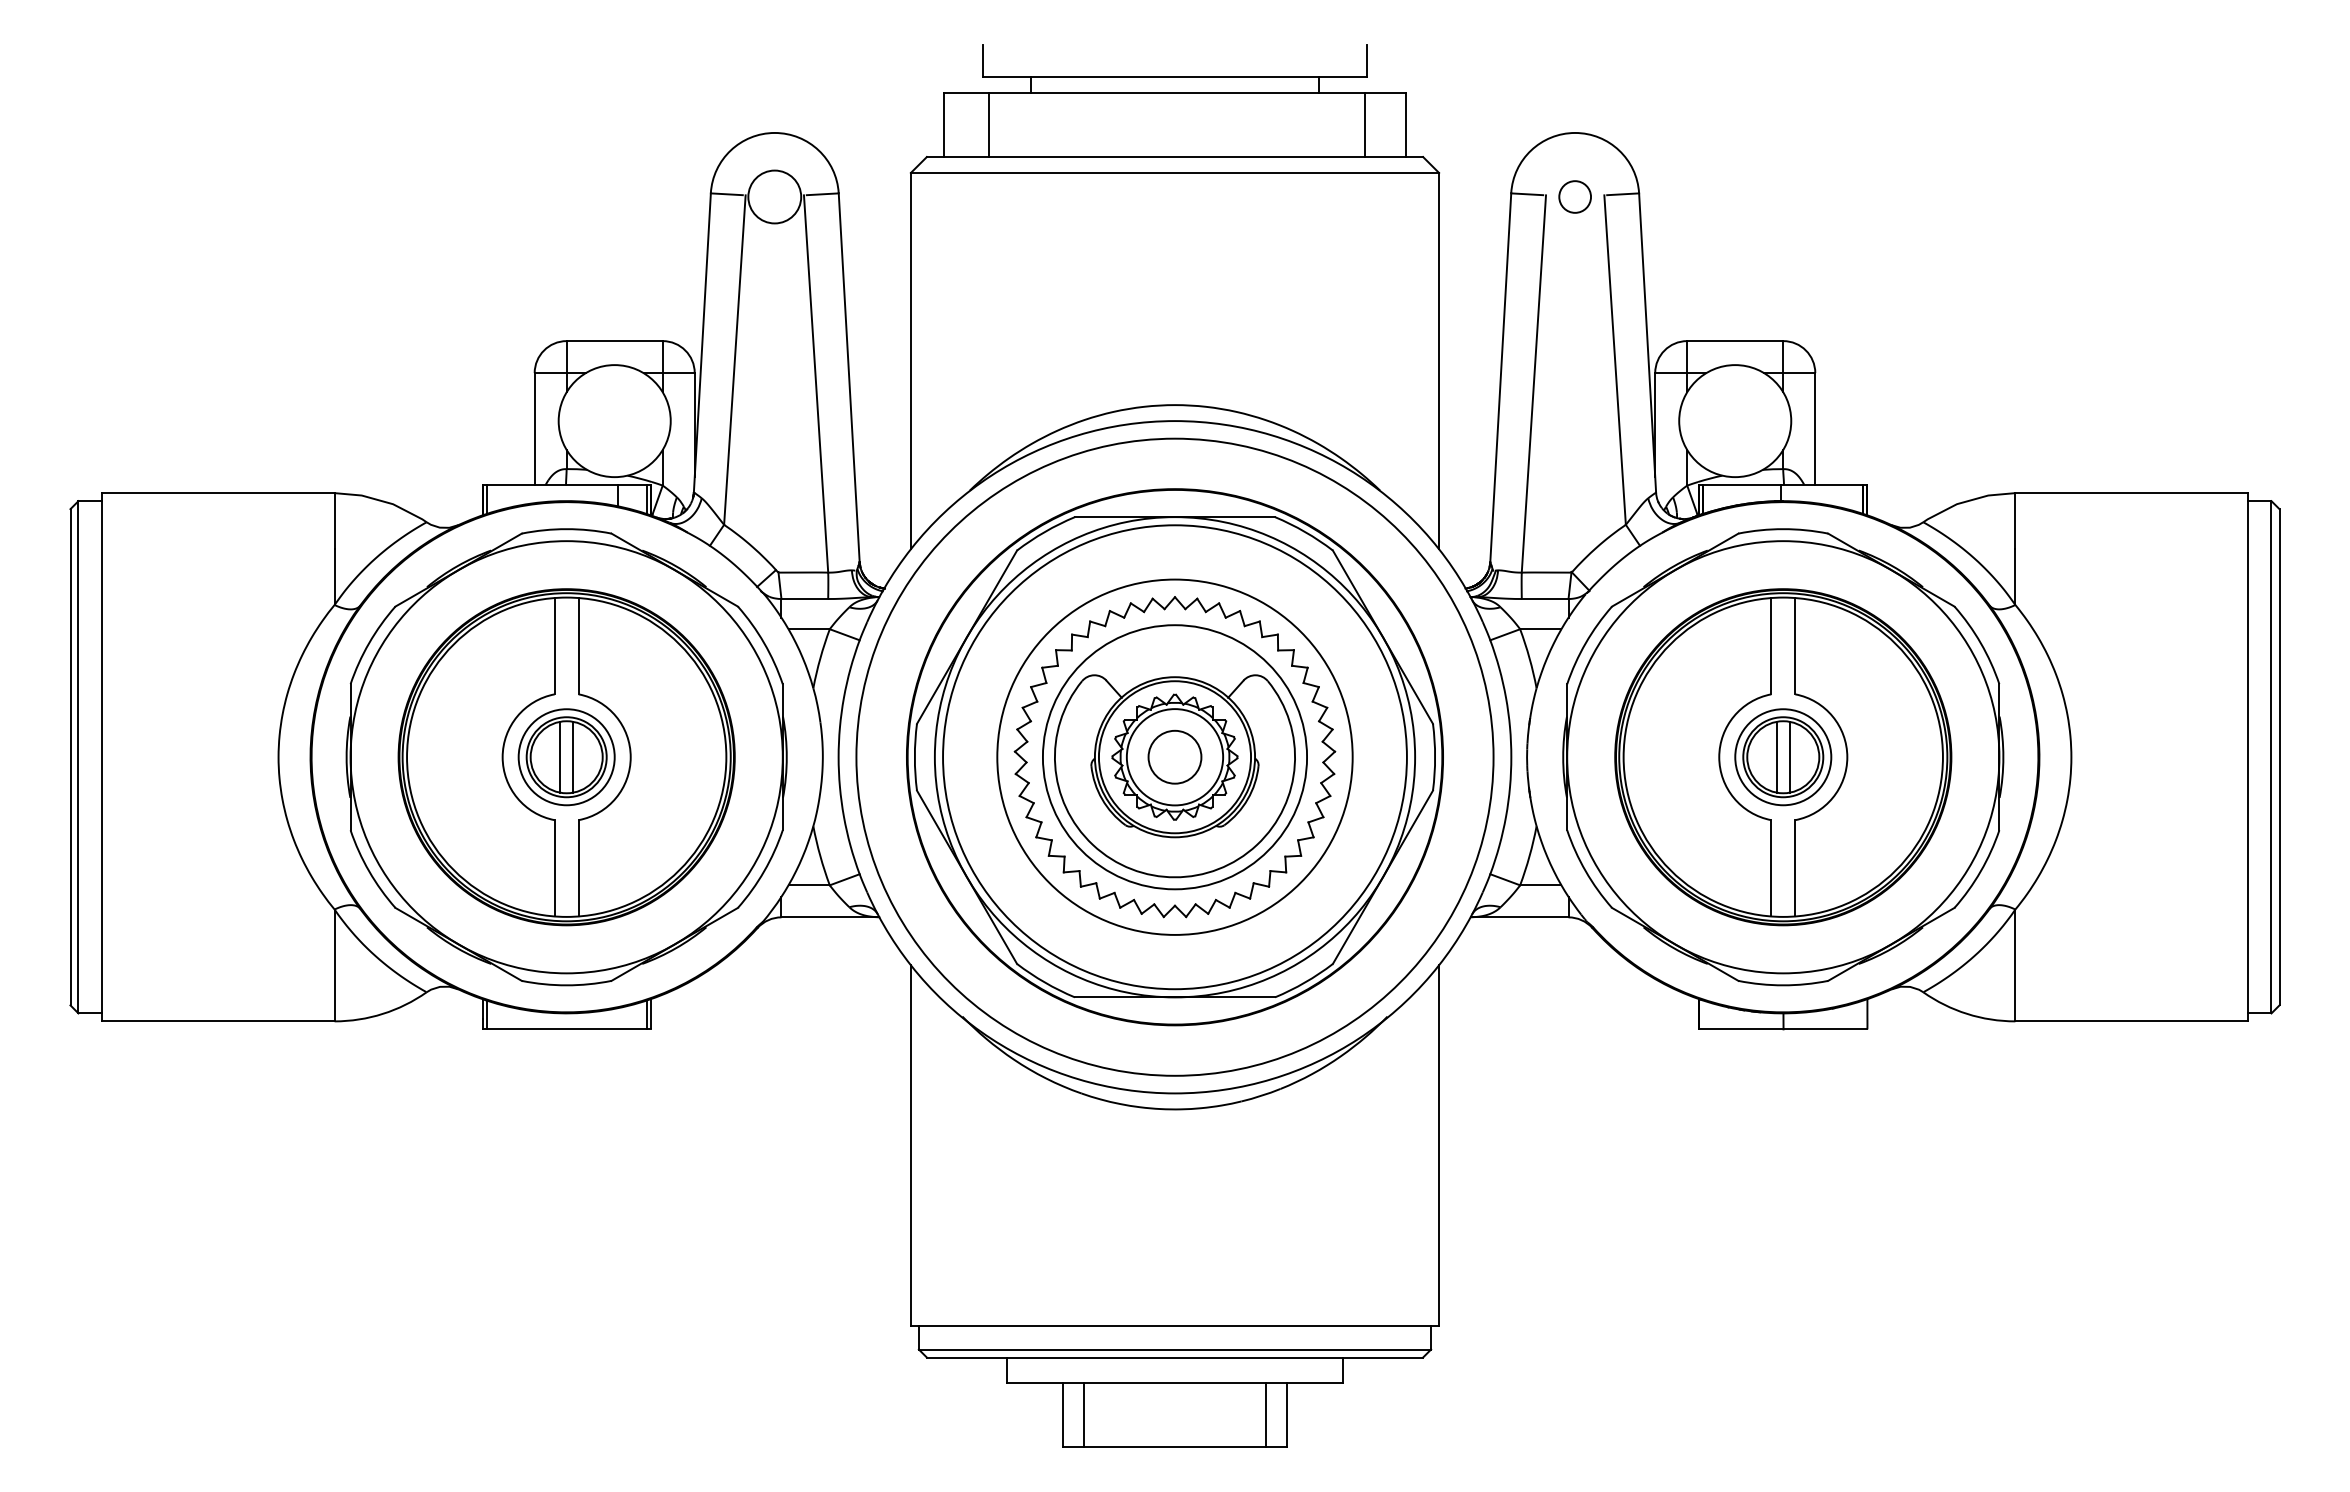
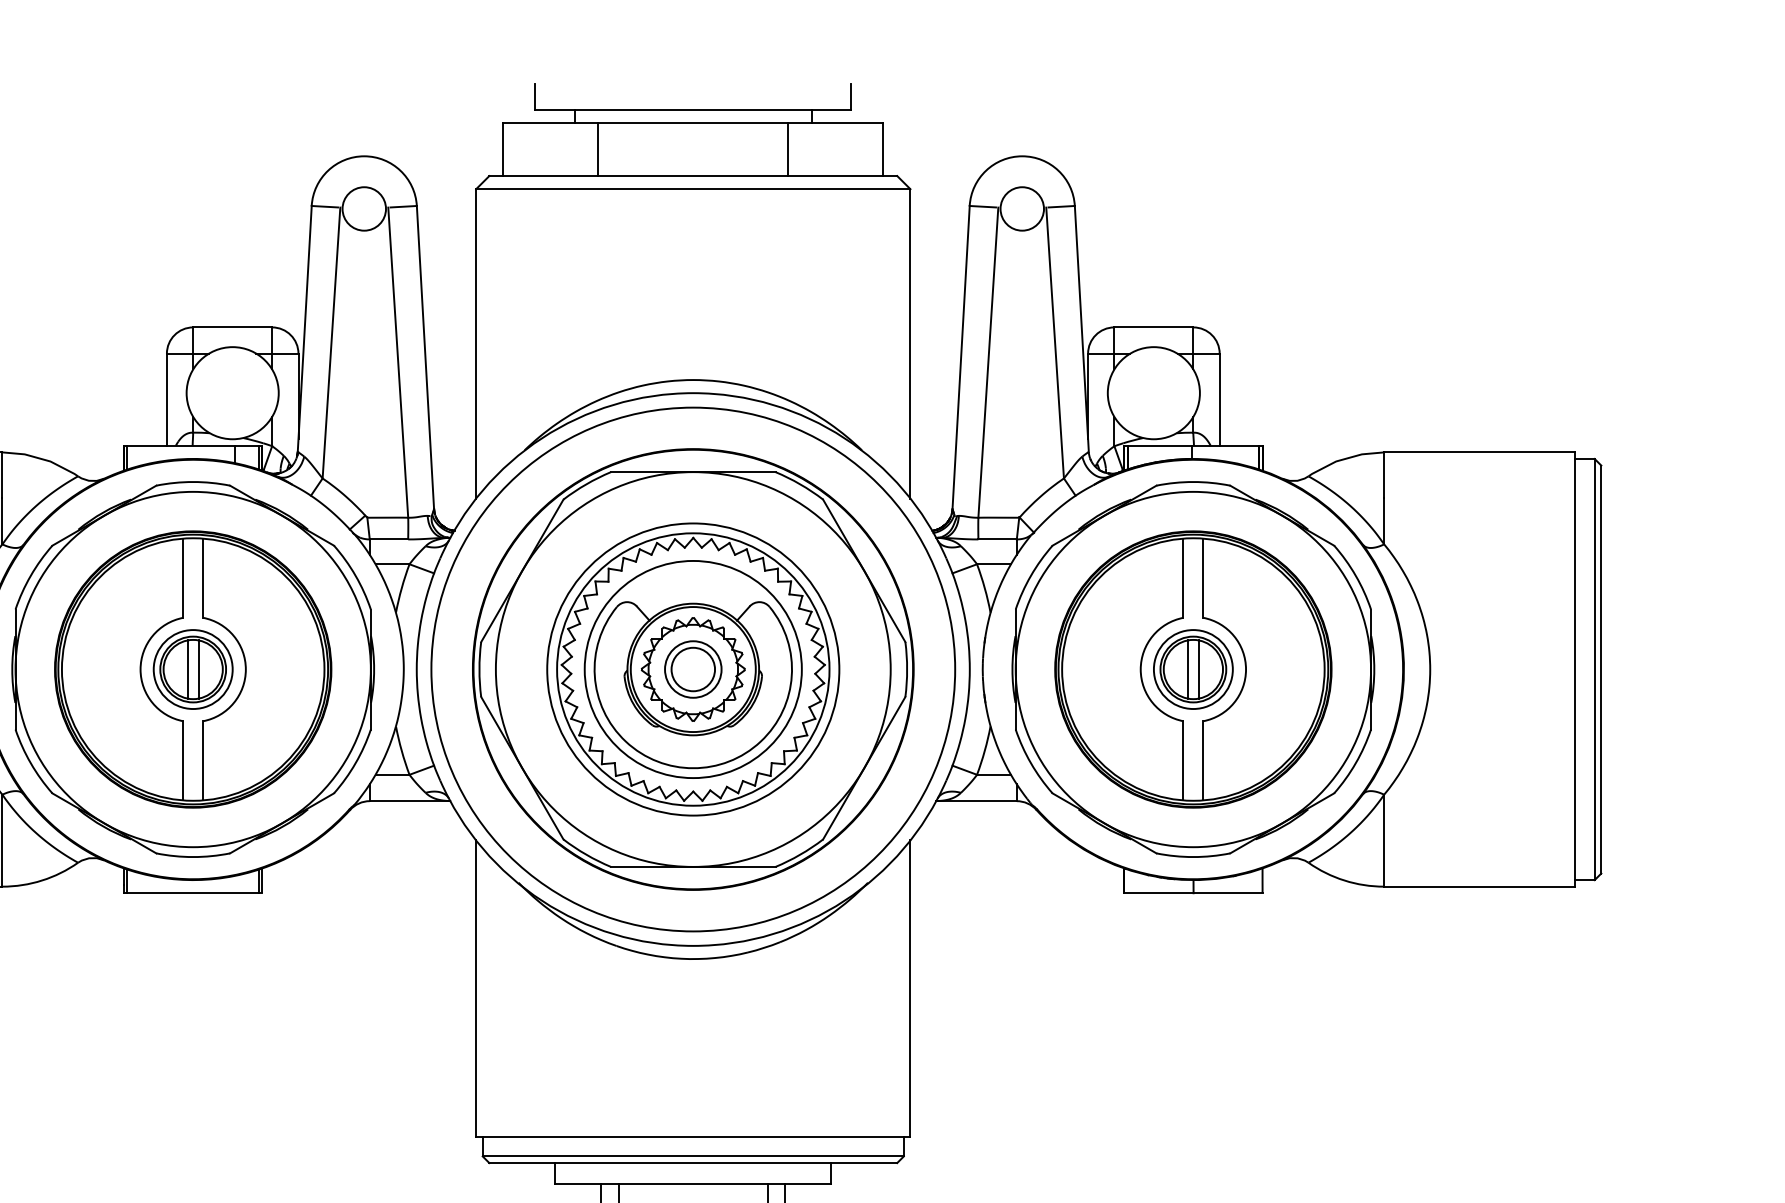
line: (989, 124) -> (598, 149), moved
line: (1364, 124) -> (788, 149), moved
circle: (1574, 196) -> (1021, 208), size x1.67
circle: (1174, 756) -> (692, 668), size x0.71
circle: (1174, 756) -> (692, 668), size x0.71

